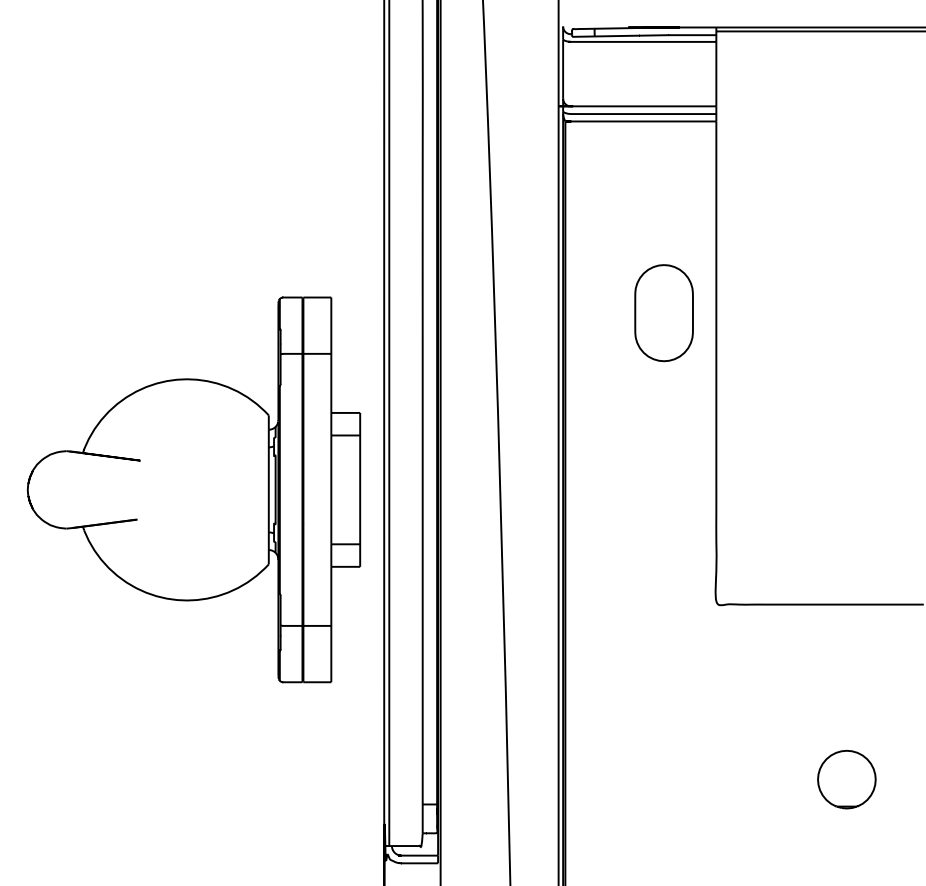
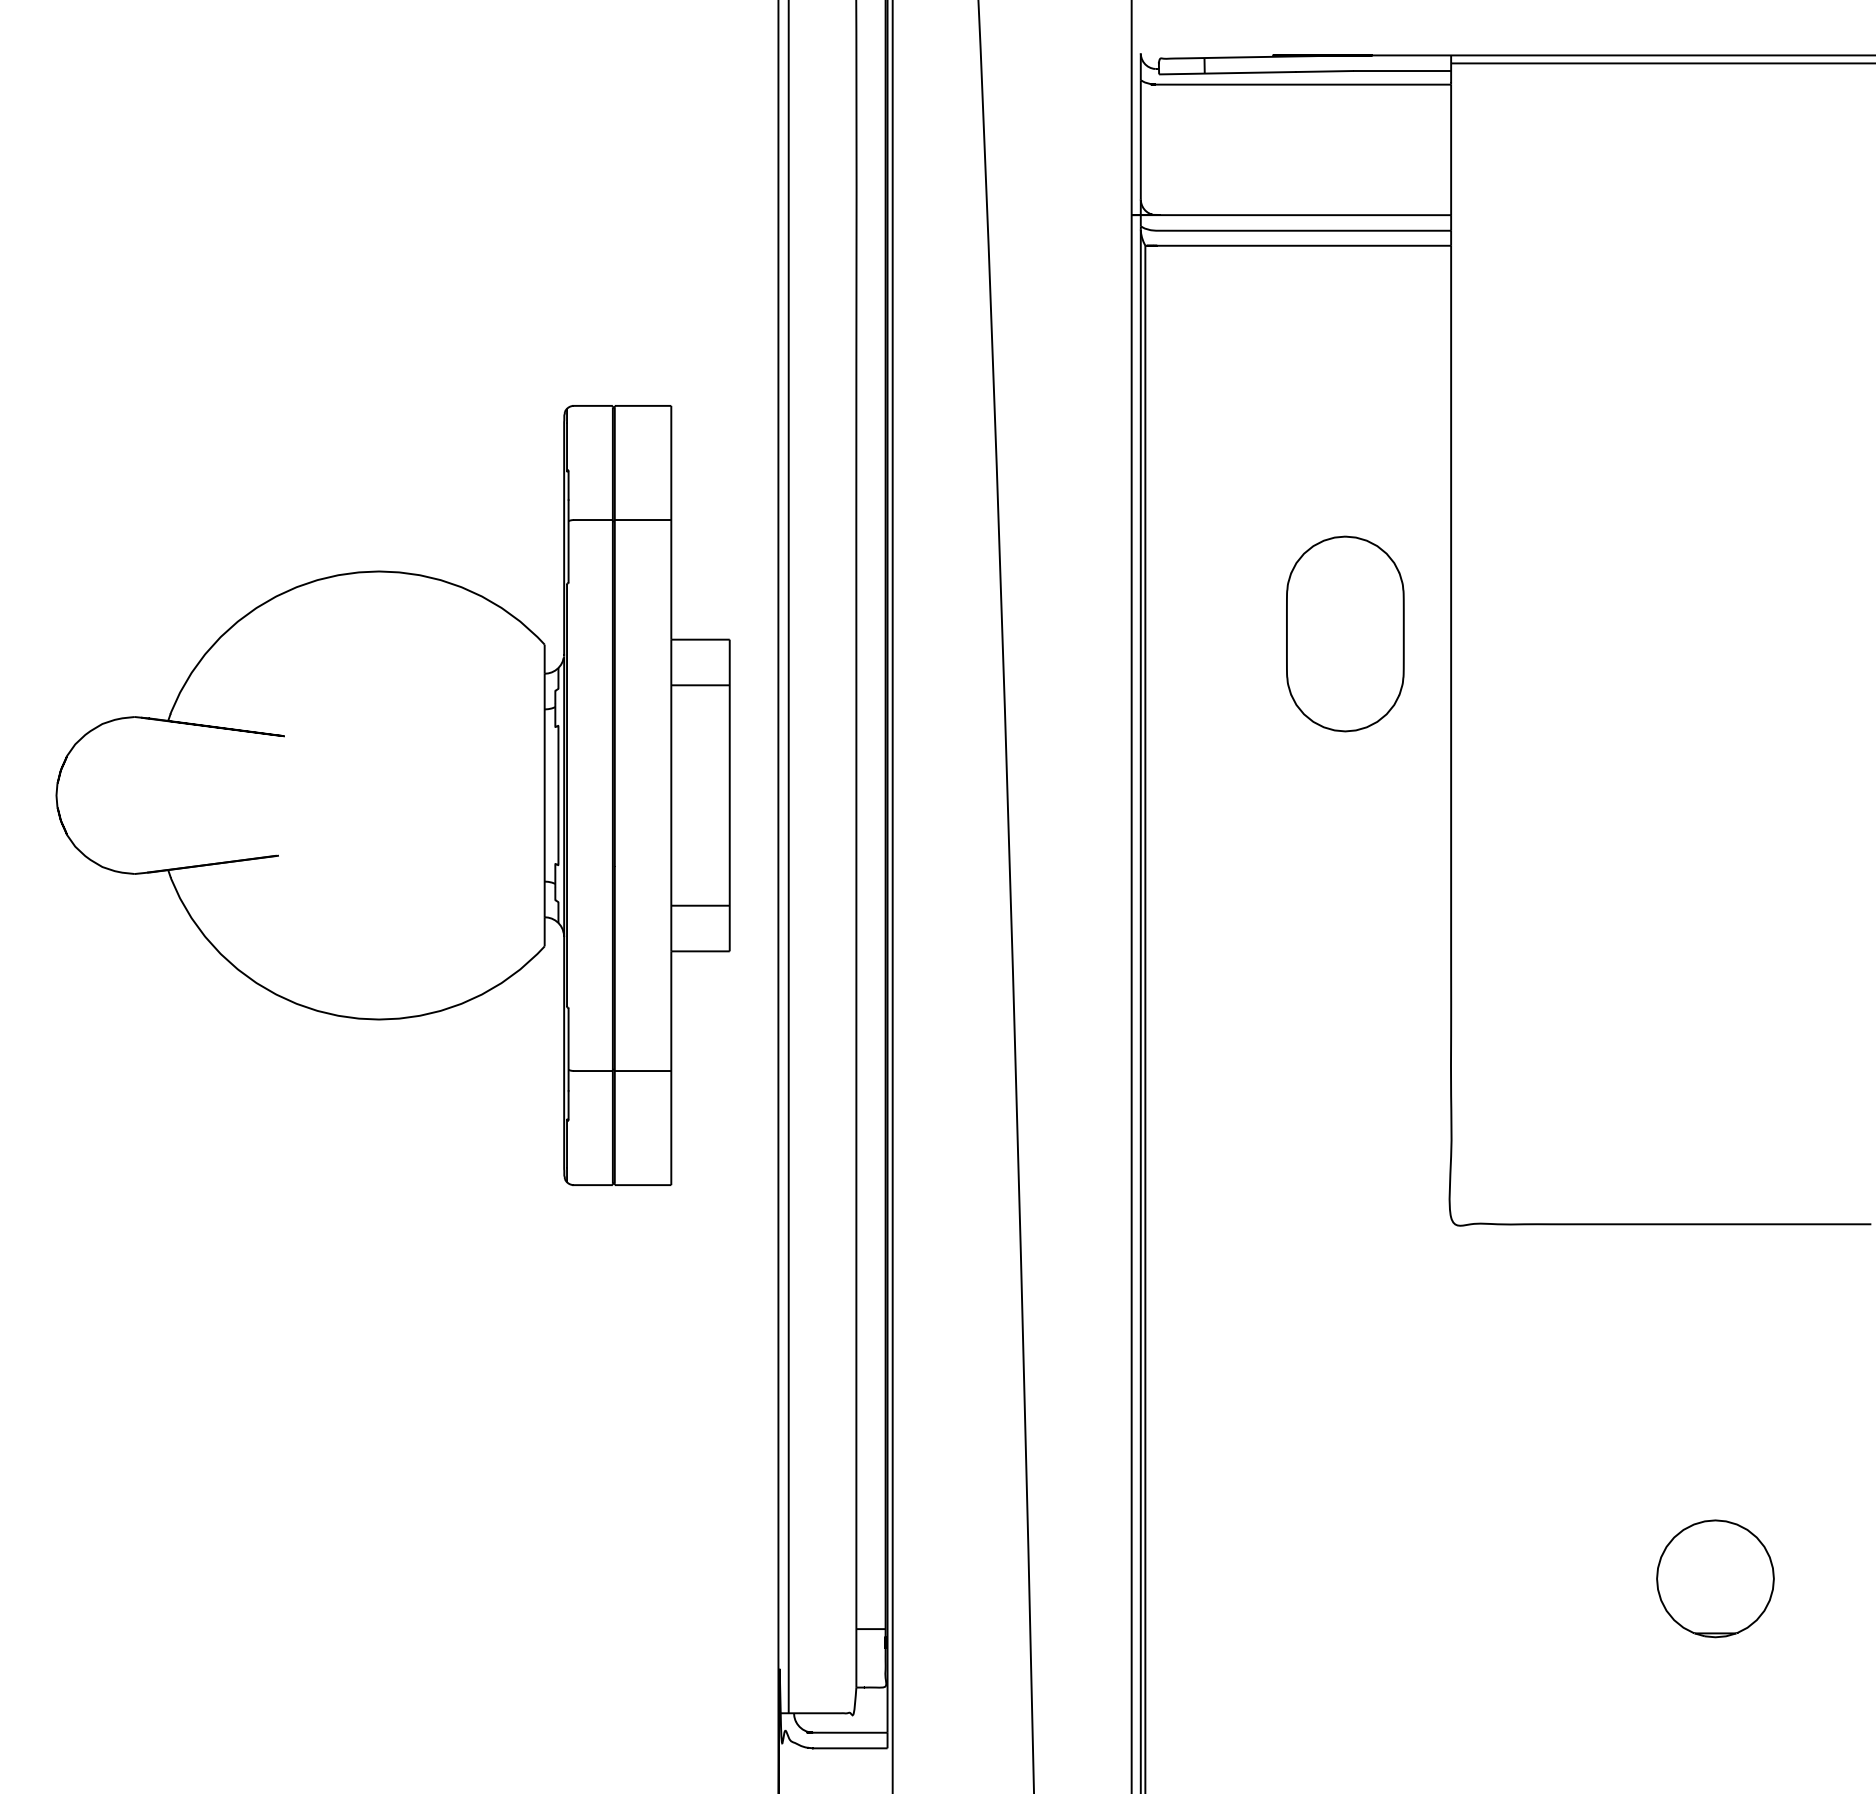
part: (193, 489) -> (392, 794), moved

